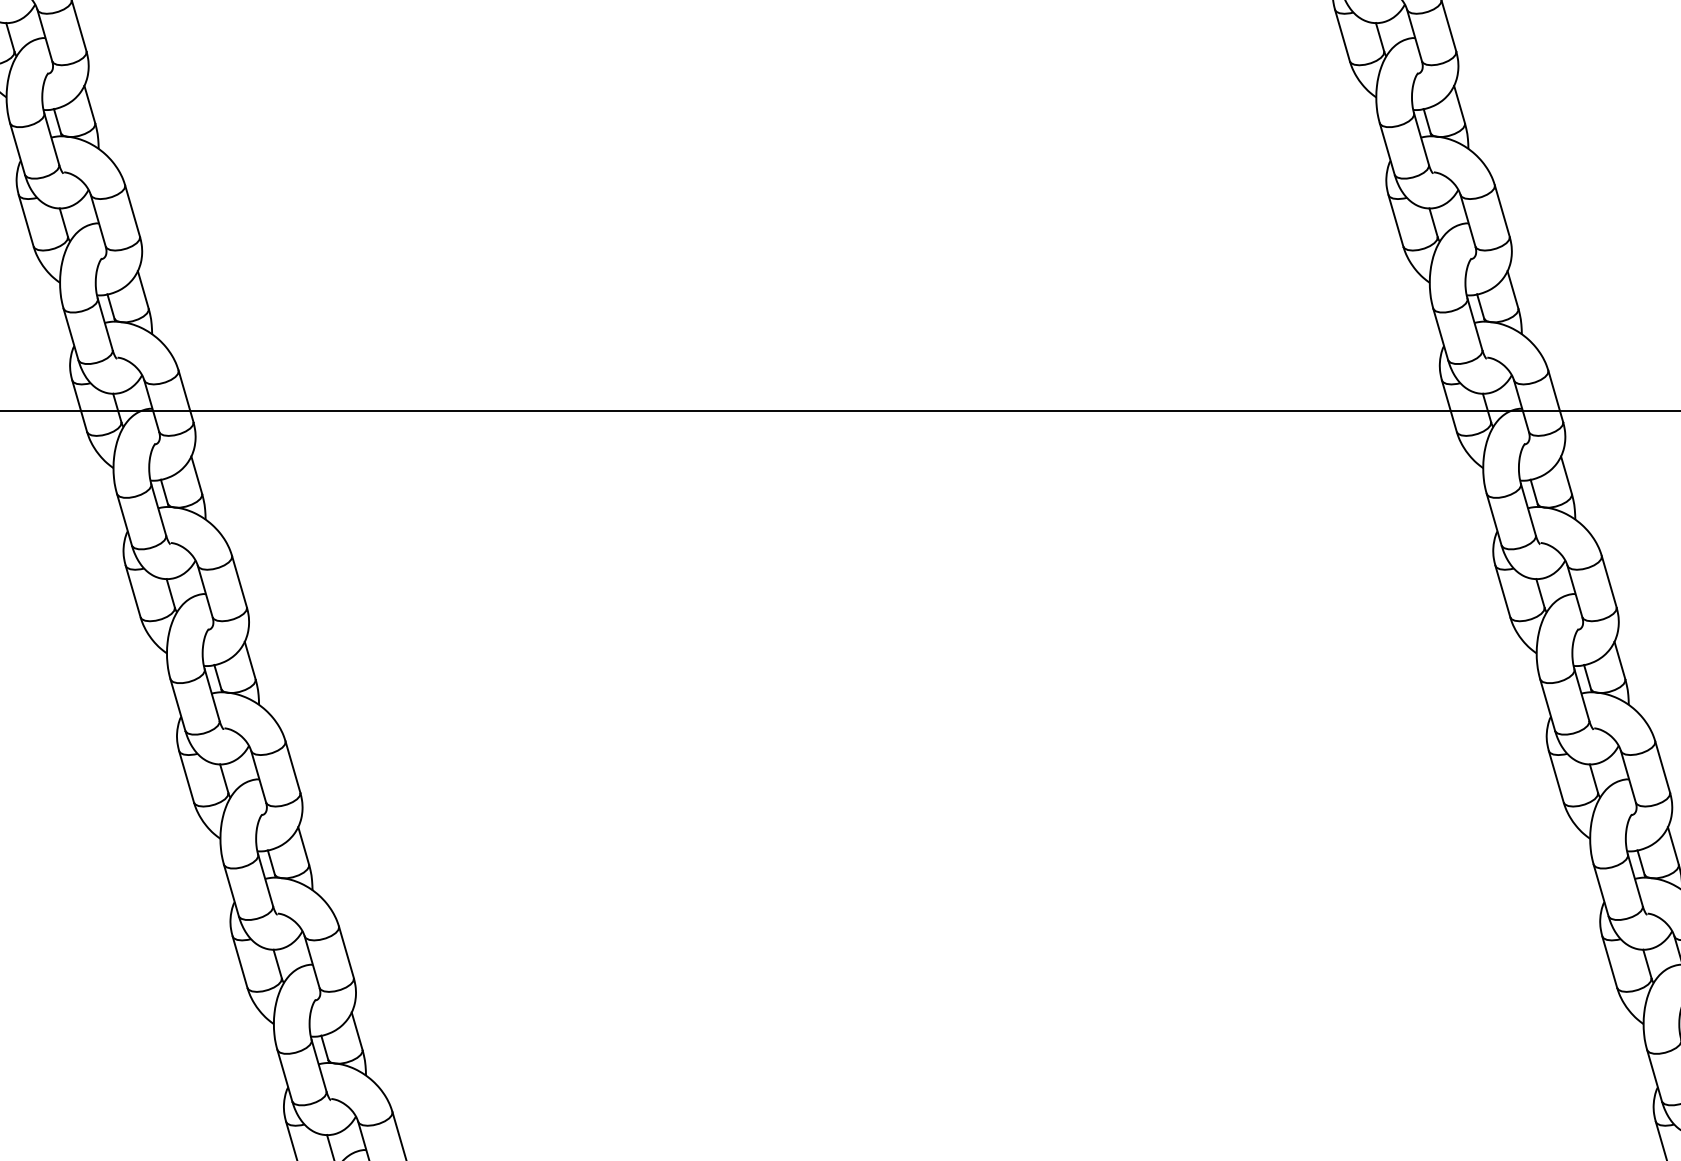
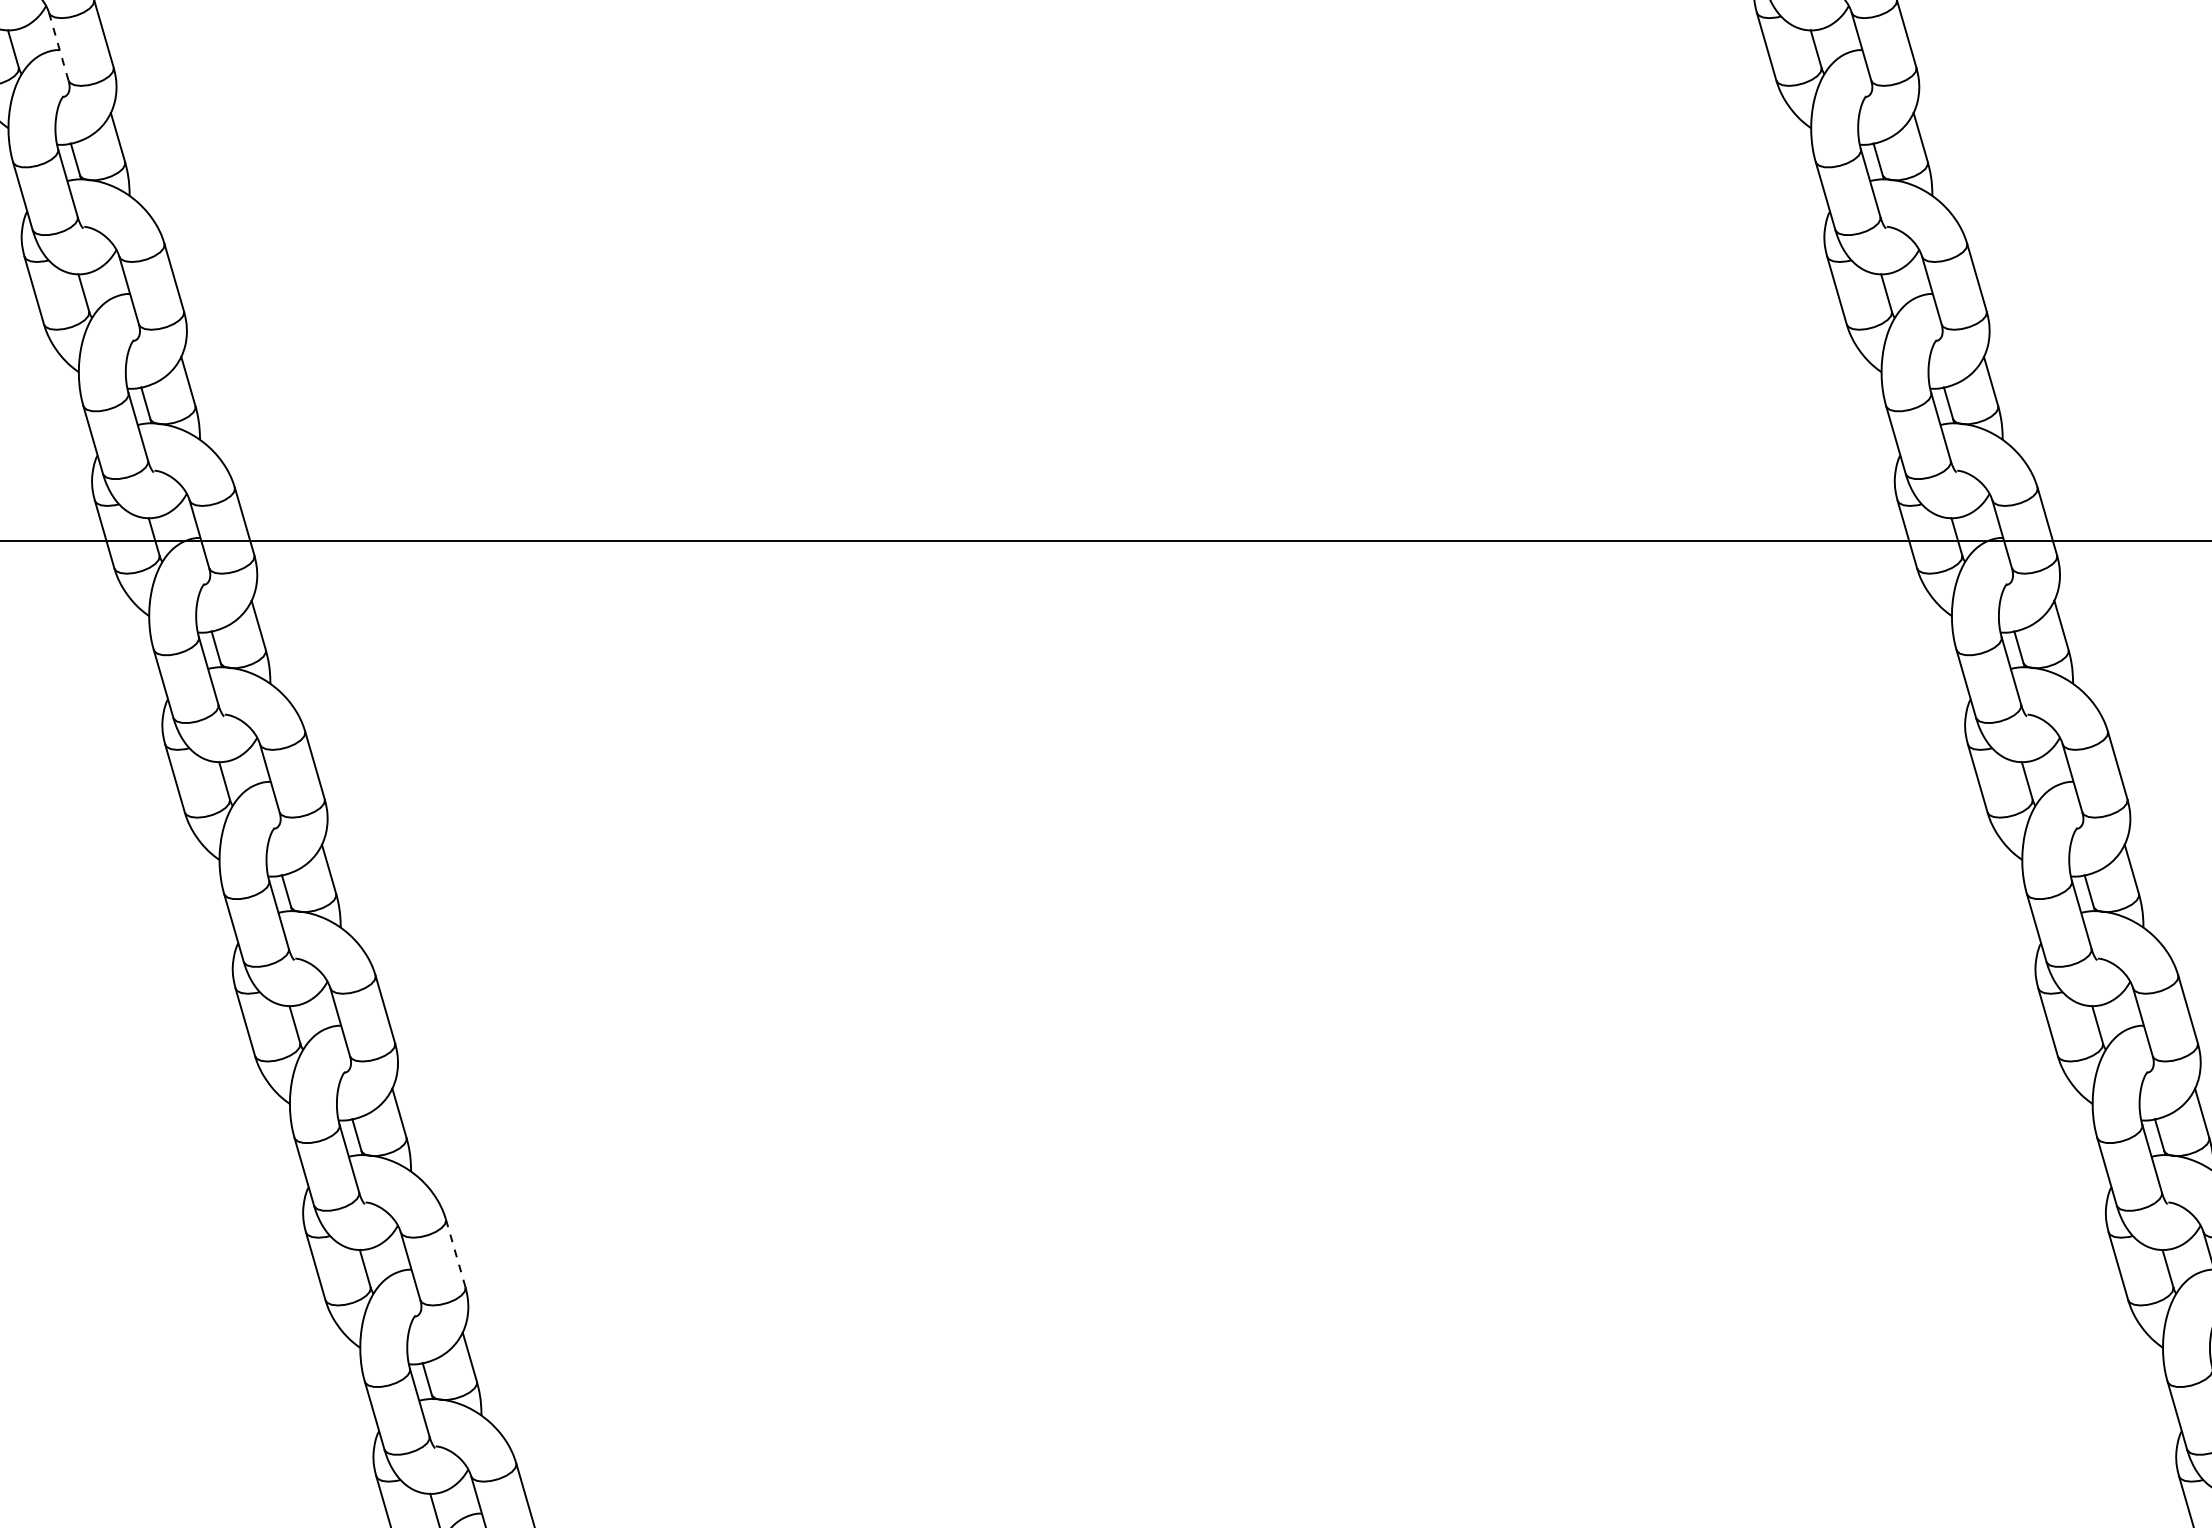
line: (44, 36) -> (58, 47), solid -> dashed
line: (346, 951) -> (455, 1252), solid -> dashed

